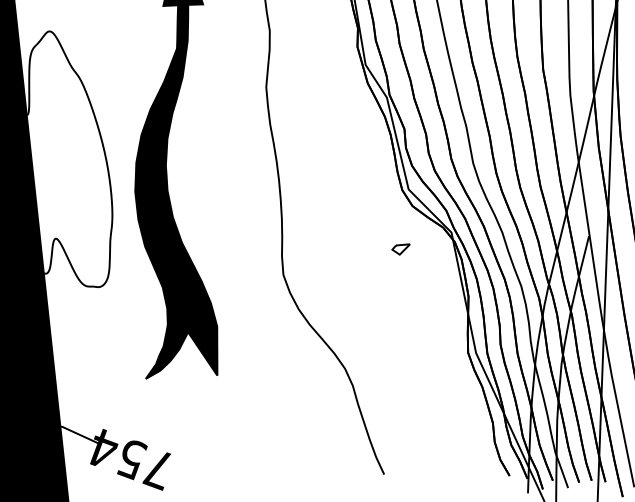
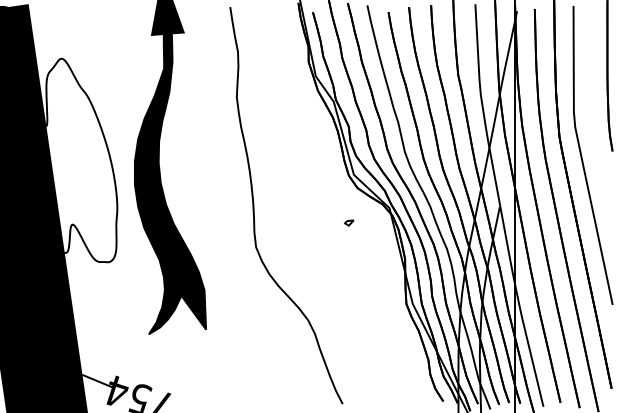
part: (399, 248) -> (348, 222), size x0.62

